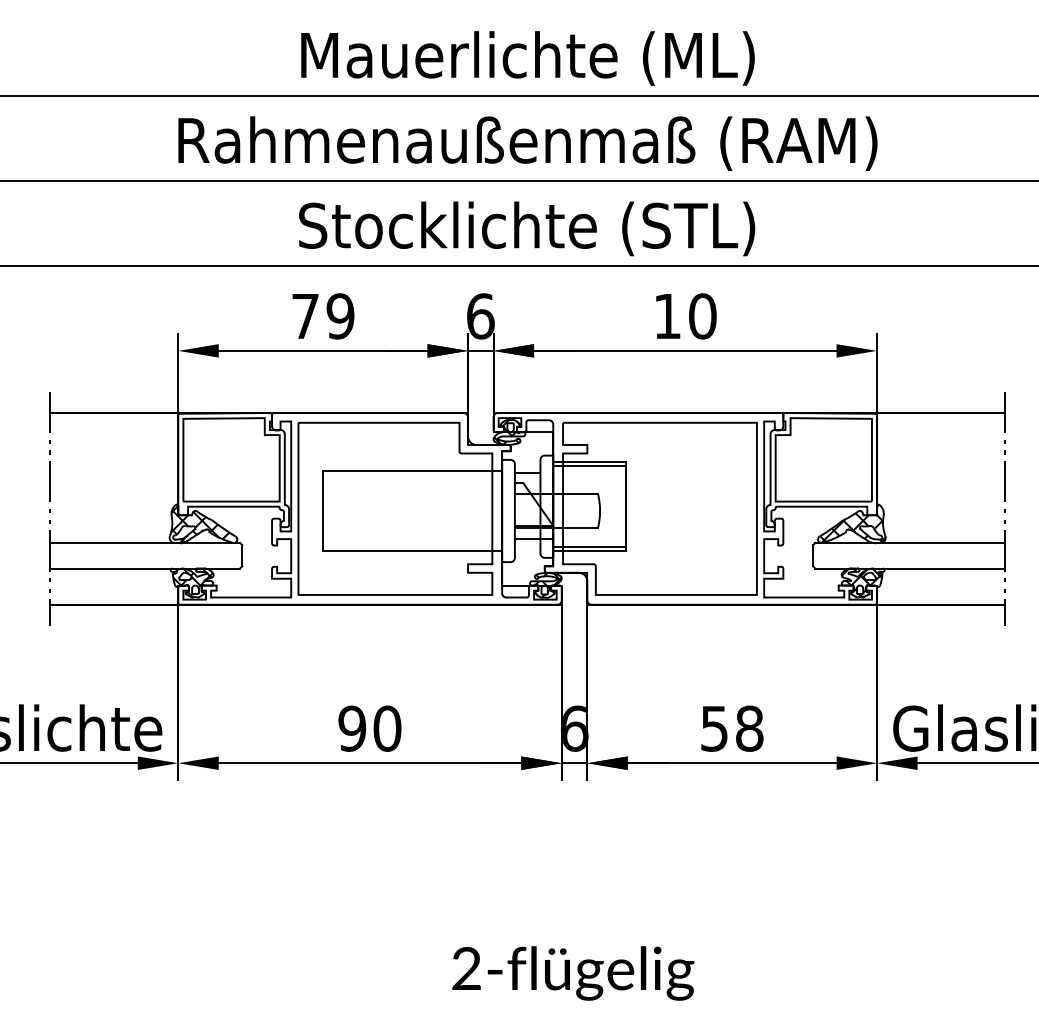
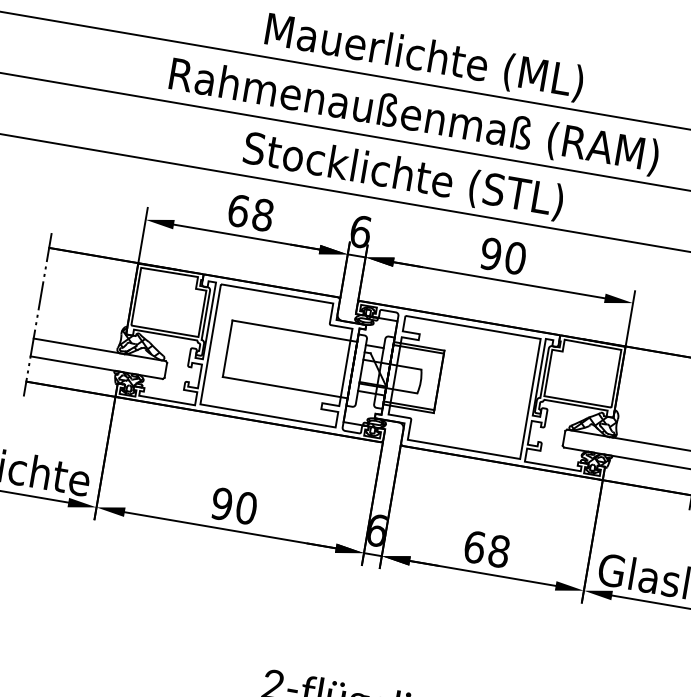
text: (323, 316) -> (251, 213), 79 -> 68
text: (667, 316) -> (490, 254), 10 -> 90
text: (714, 728) -> (474, 547), 58 -> 68

